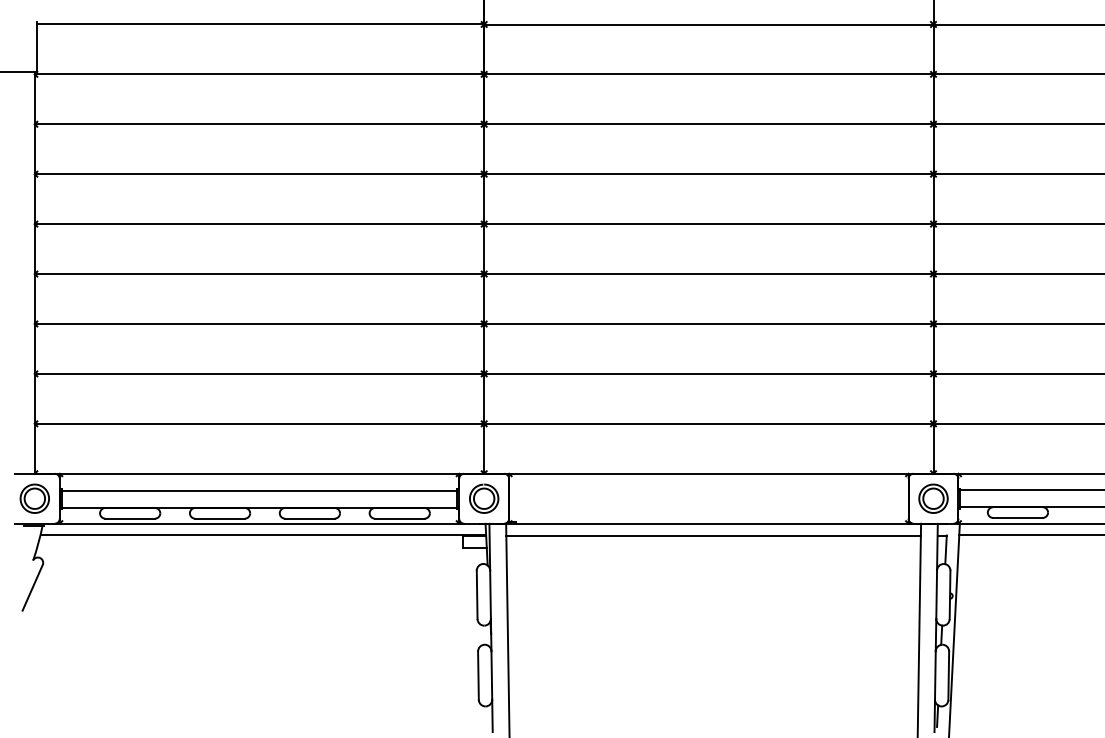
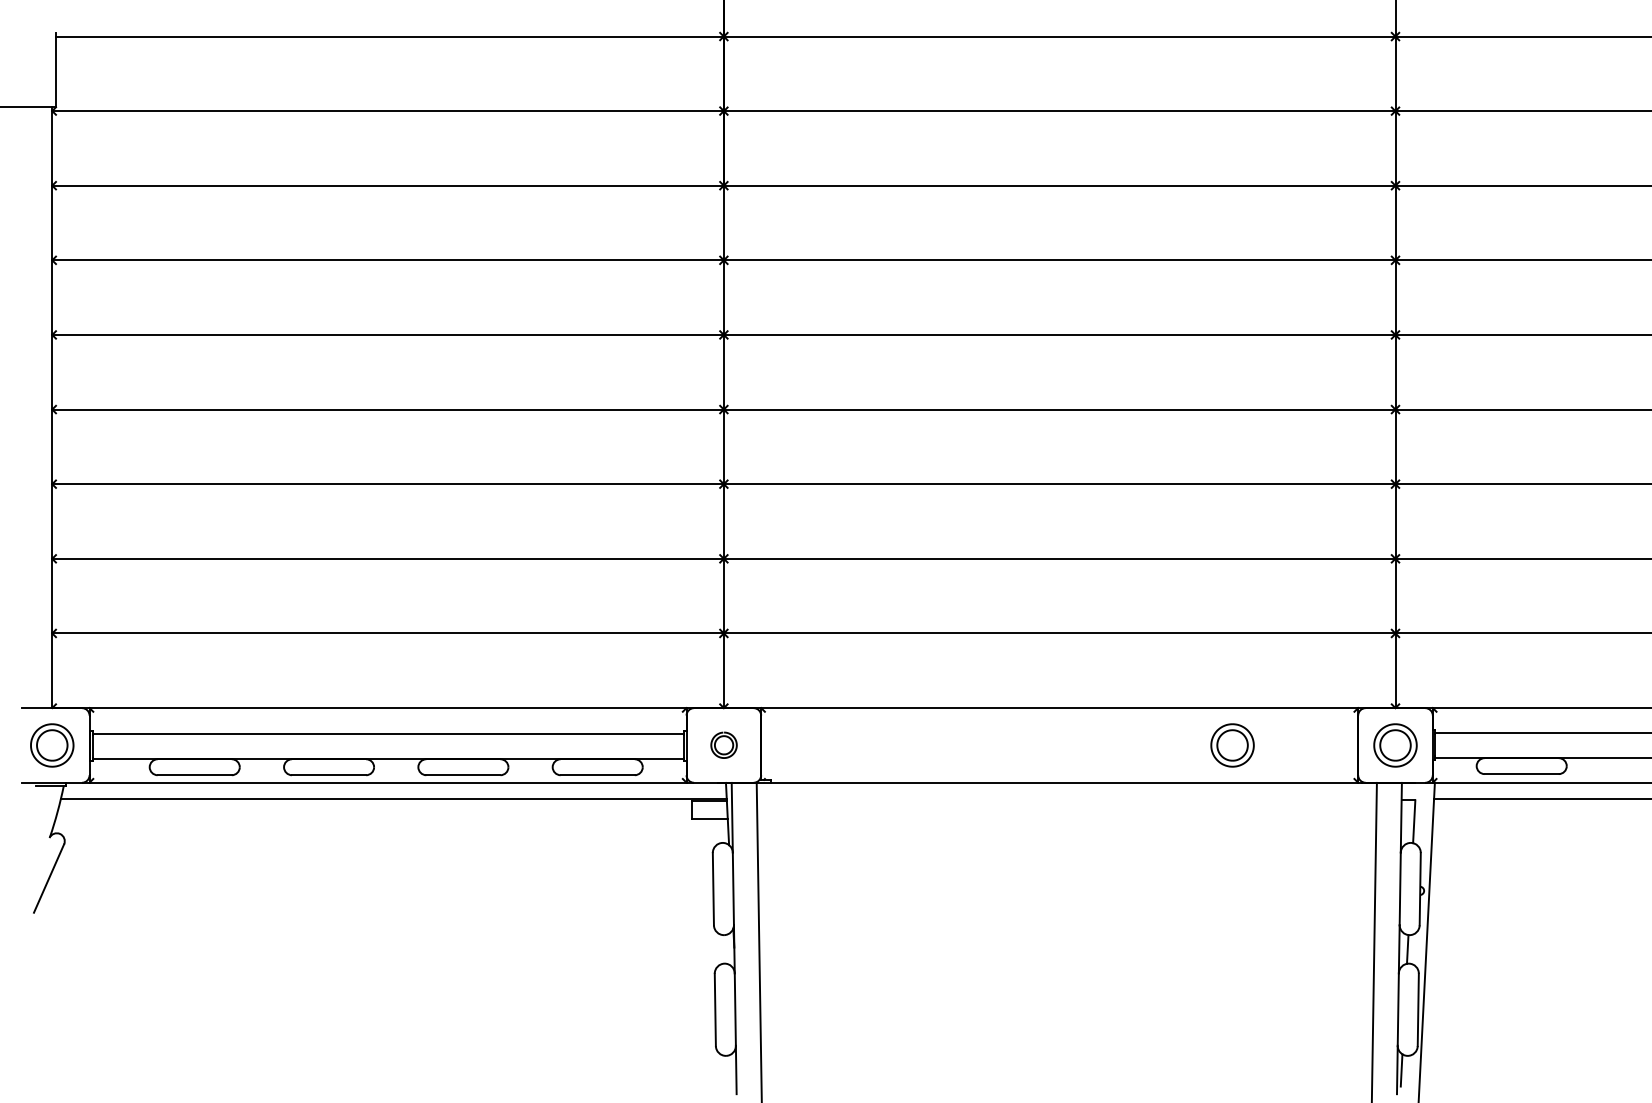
part: (484, 498) -> (724, 745), size x0.6
part: (824, 498) -> (1232, 745), added
line: (713, 535) -> (1066, 800), removed

